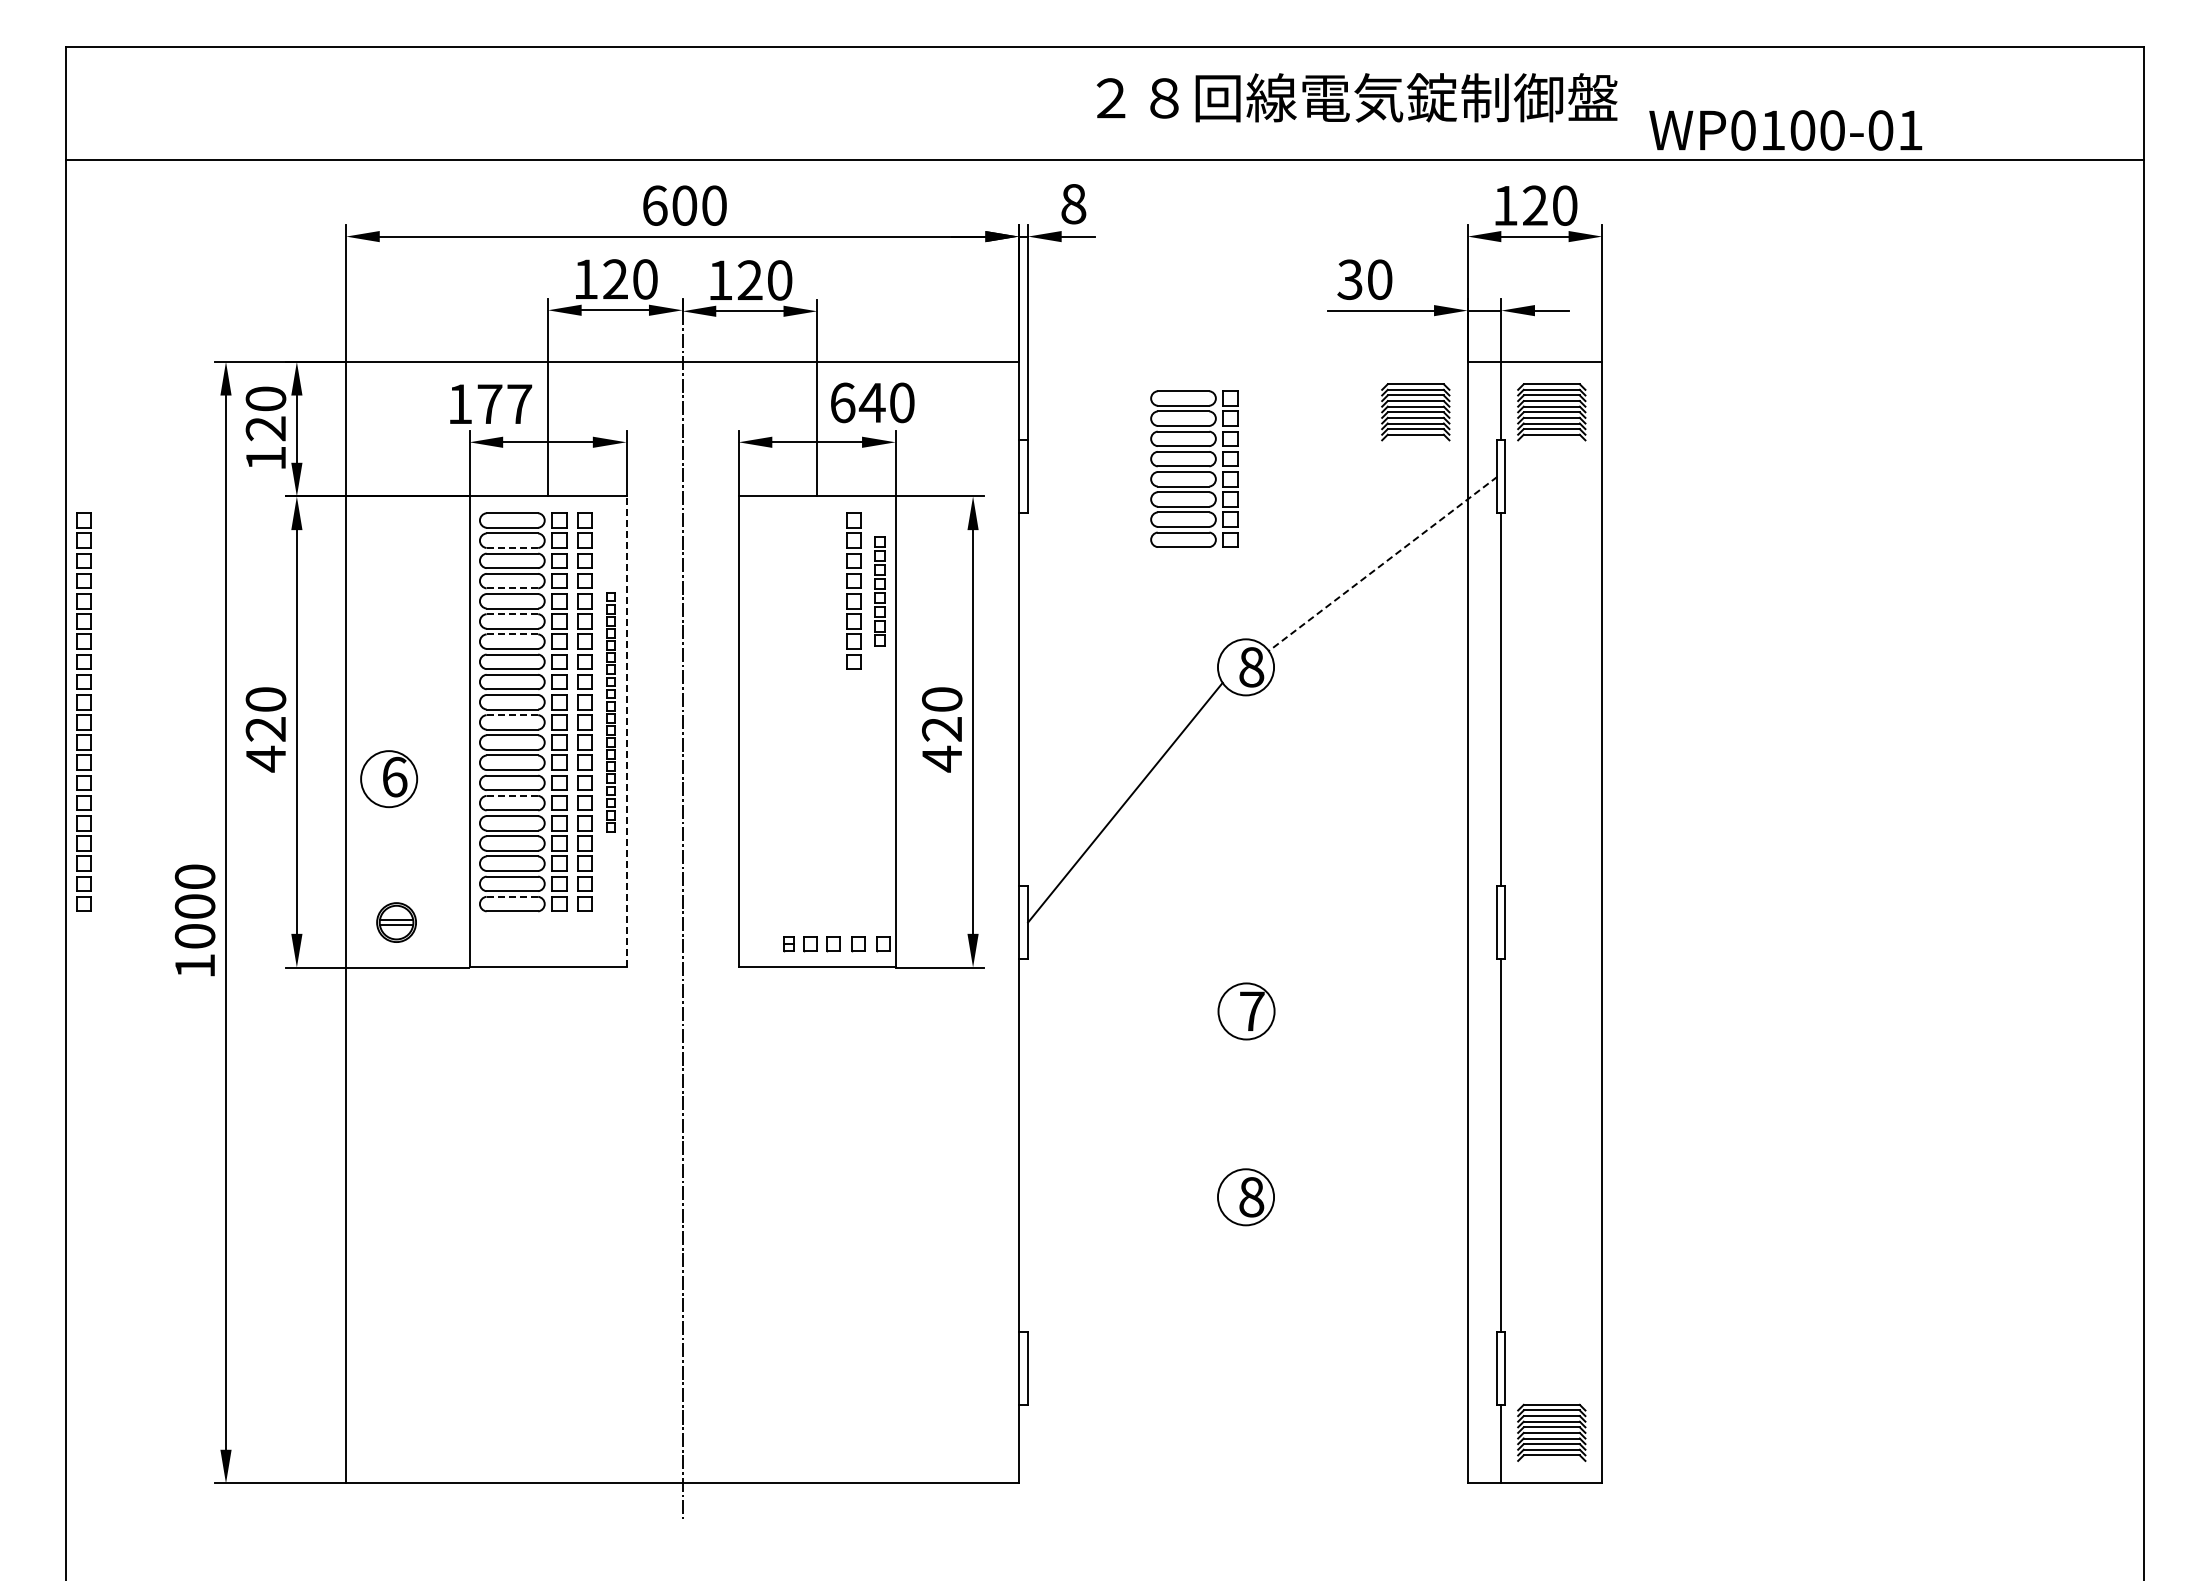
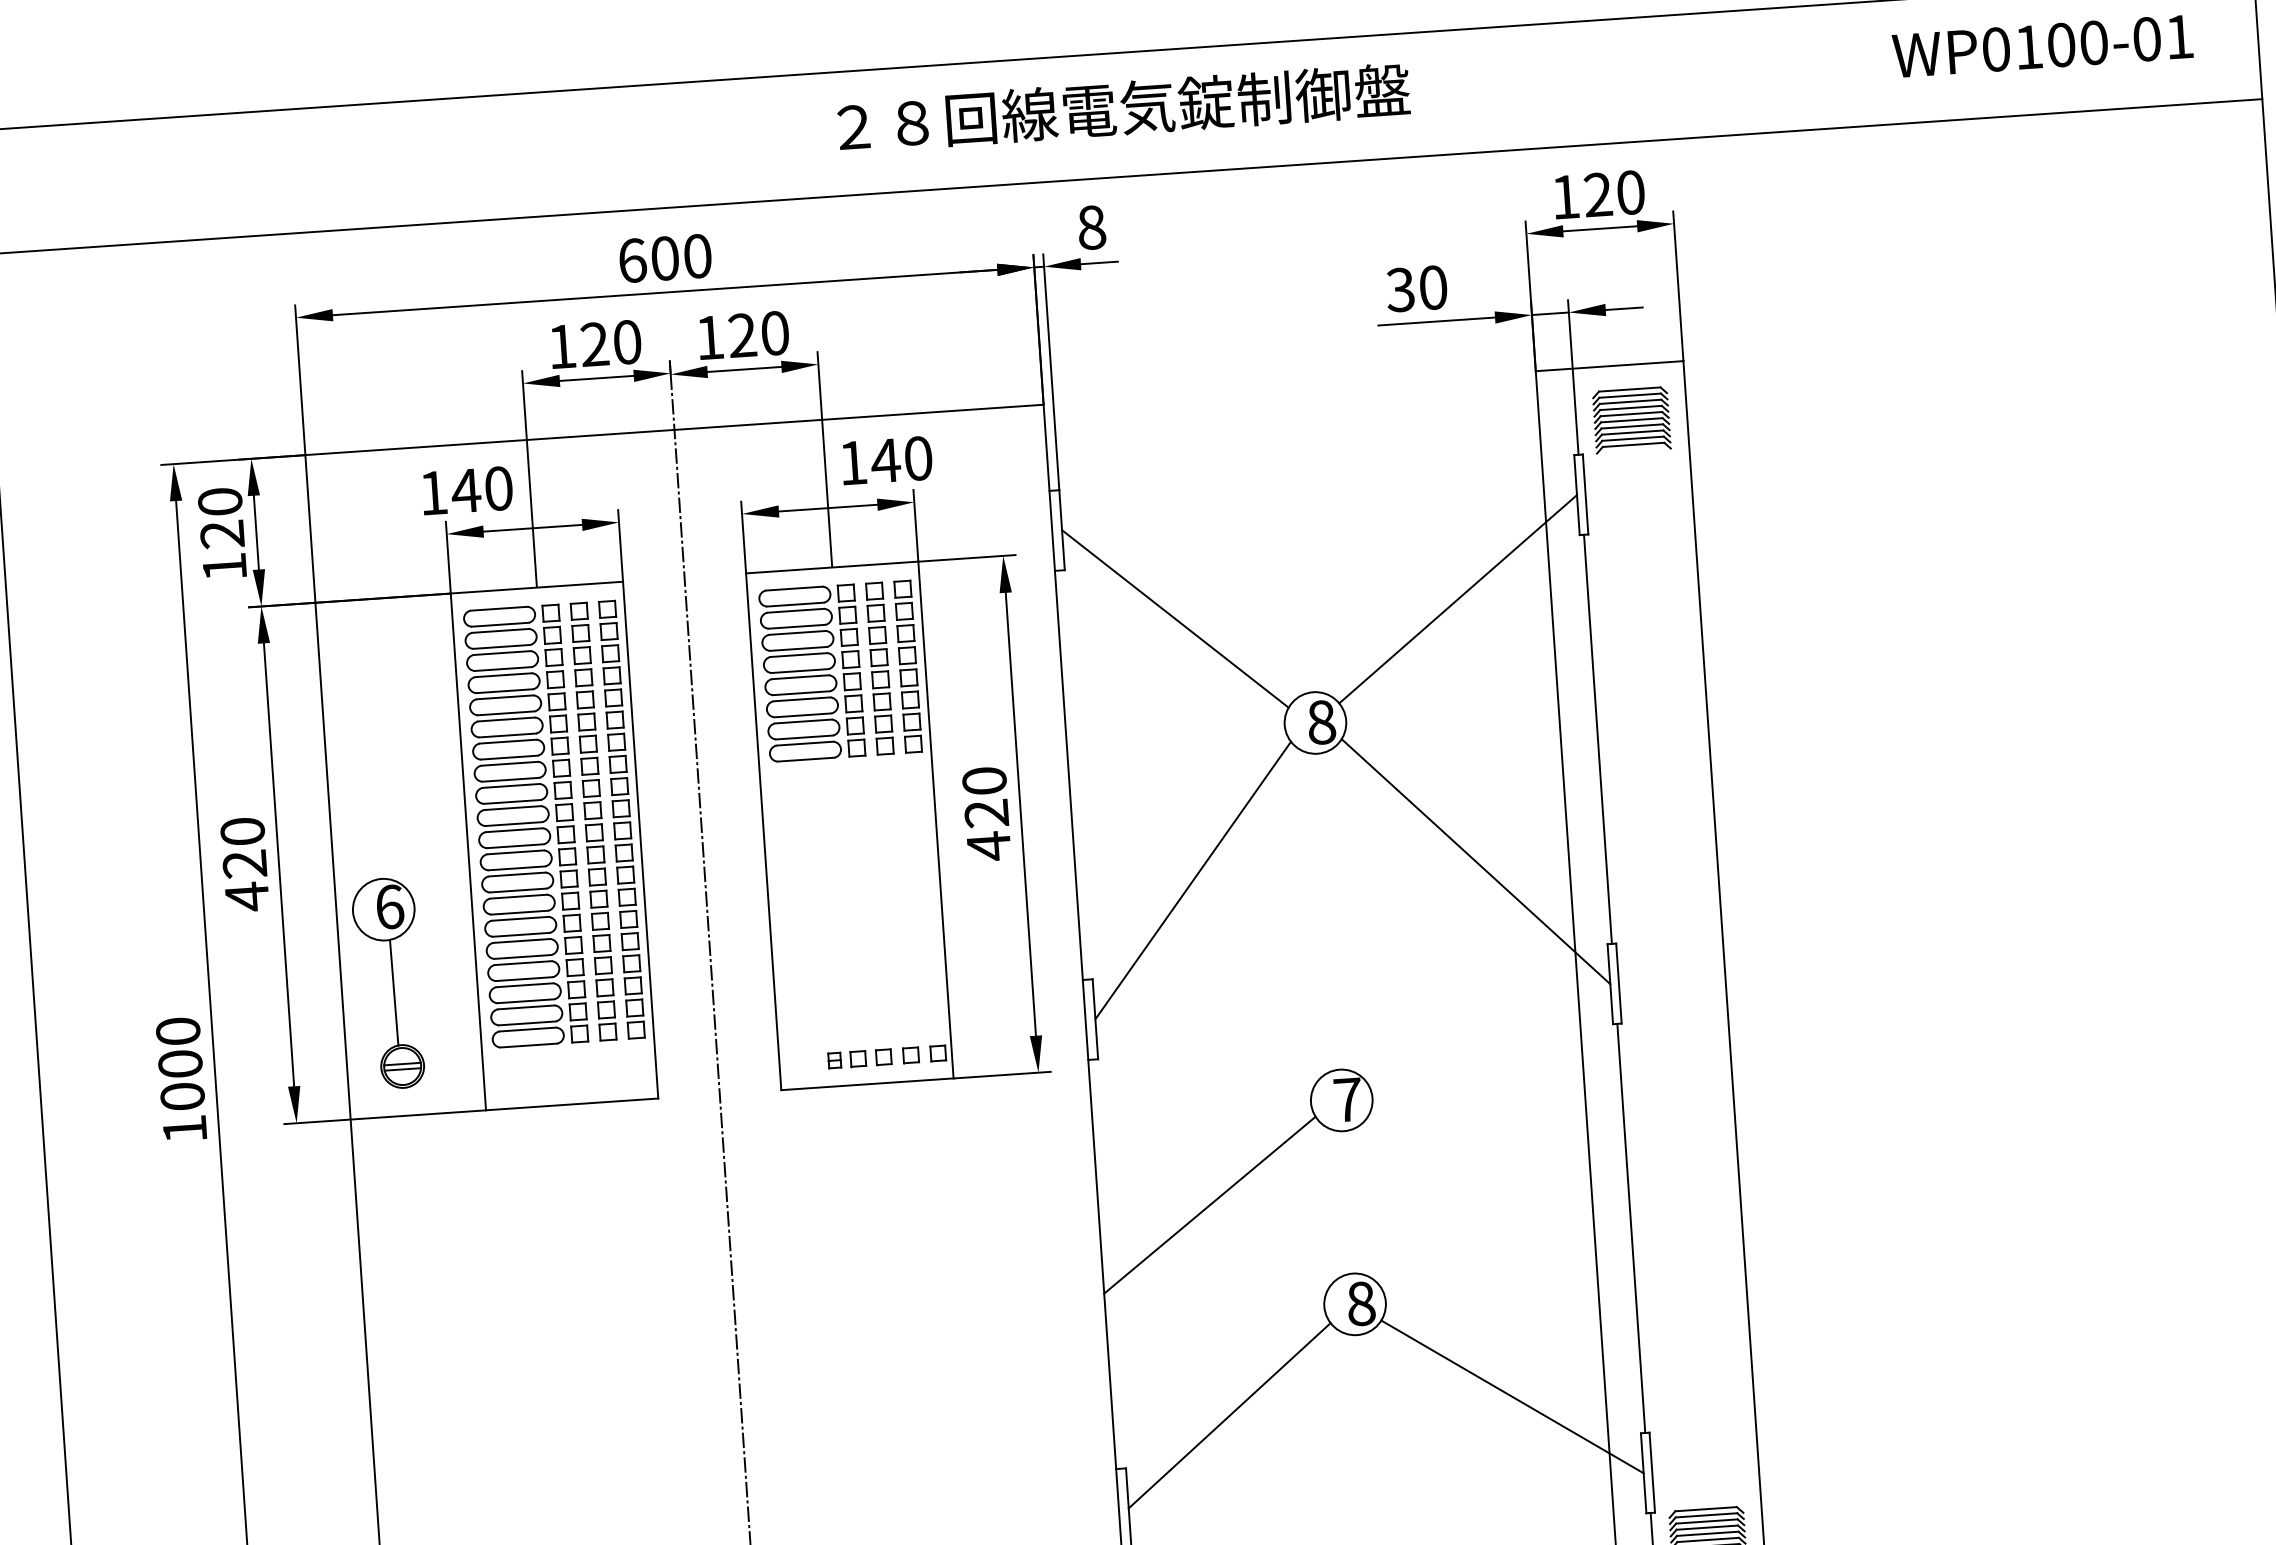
text: (1356, 97) -> (1123, 108), moved
text: (1785, 130) -> (2042, 46), moved
text: (843, 402) -> (854, 462), 640 -> 140
text: (504, 404) -> (482, 490), 177 -> 140
part: (1415, 412) -> (1482, 430), removed
part: (1194, 468) -> (812, 672), moved
line: (512, 548) -> (501, 647), dashed -> solid
line: (1125, 563) -> (1175, 618), added
line: (1383, 563) -> (1458, 598), dashed -> solid
line: (512, 588) -> (504, 691), dashed -> solid
part: (879, 590) -> (907, 666), size x1.43
line: (512, 614) -> (506, 719), dashed -> solid
line: (512, 634) -> (508, 741), dashed -> solid
part: (83, 711) -> (43, 858), removed
part: (610, 711) -> (621, 818), size x1.67
line: (512, 715) -> (514, 830), dashed -> solid
line: (626, 731) -> (640, 839), dashed -> solid
line: (512, 795) -> (520, 918), dashed -> solid
line: (1382, 802) -> (1475, 861), added
line: (393, 854) -> (394, 992), added
line: (512, 896) -> (527, 1029), dashed -> solid
line: (1120, 1098) -> (1210, 1205), added
line: (1125, 1290) -> (1229, 1415), added
line: (1382, 1290) -> (1511, 1396), added

